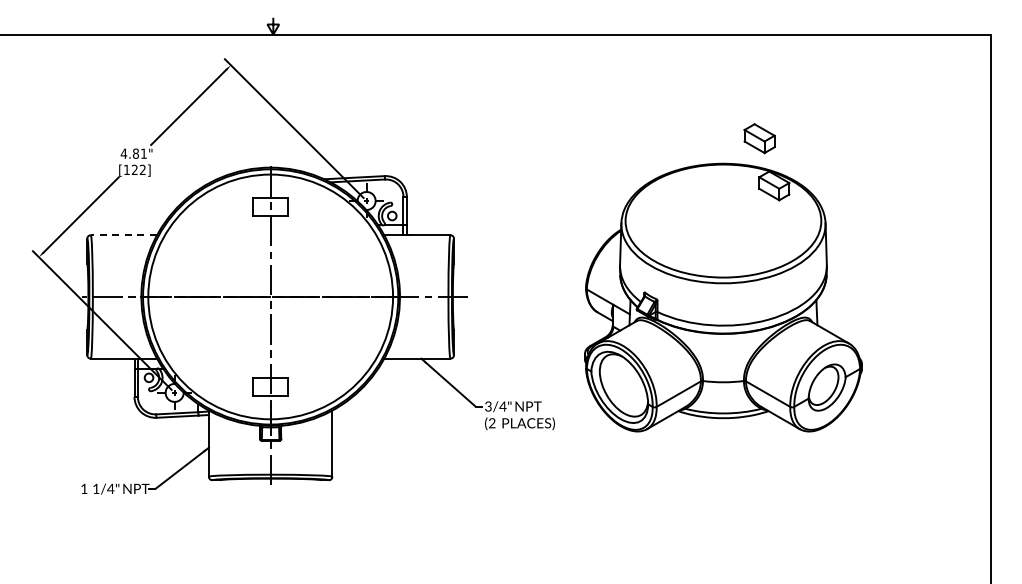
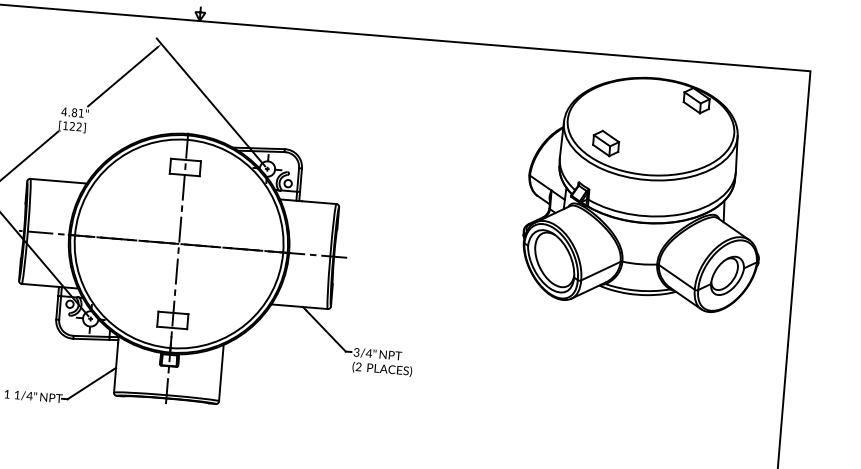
line: (123, 235) -> (58, 181), dashed -> solid
part: (723, 297) -> (645, 192), moved

